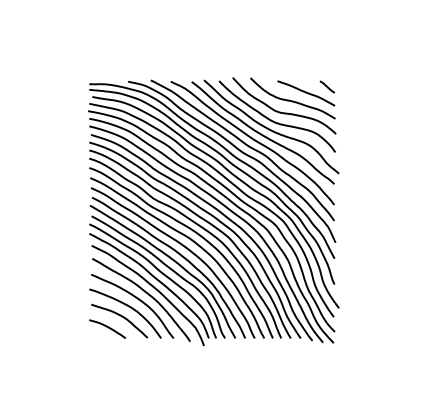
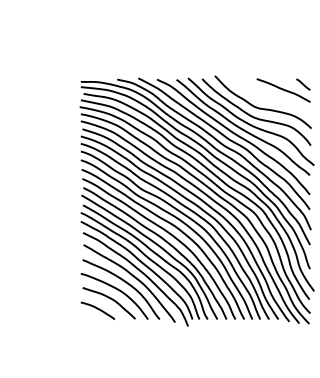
curve: (292, 100) -> (270, 97), removed

